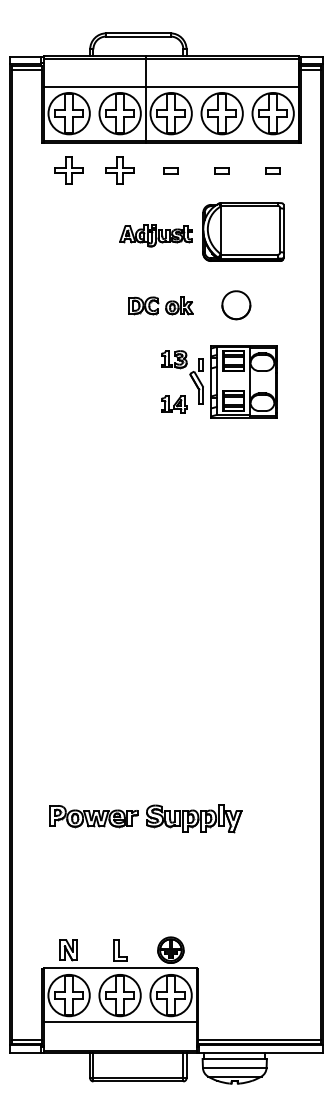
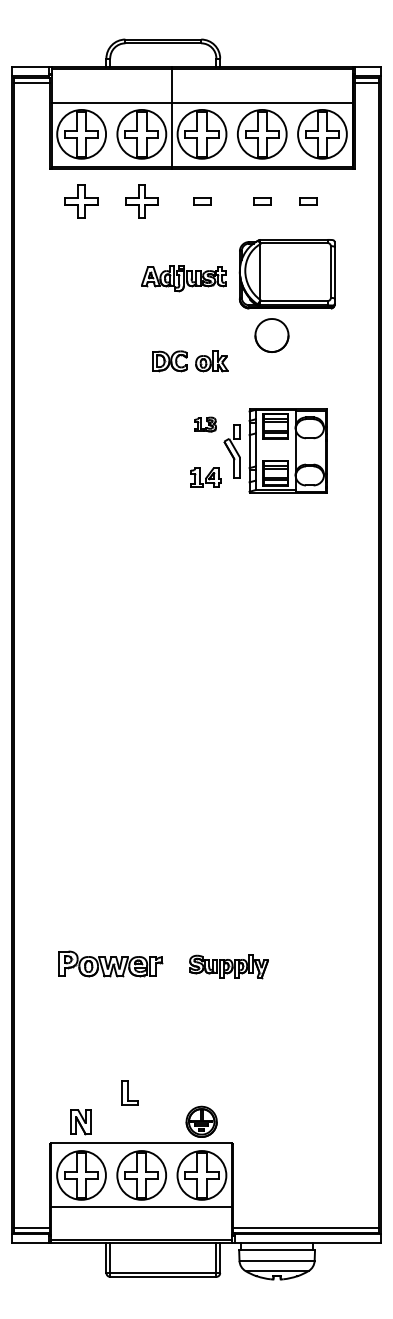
part: (273, 170) -> (308, 201), moved
part: (235, 305) -> (271, 335), moved
part: (174, 359) -> (205, 424), size x0.7
part: (193, 818) -> (228, 966), size x0.7
part: (119, 949) -> (129, 1092), moved

